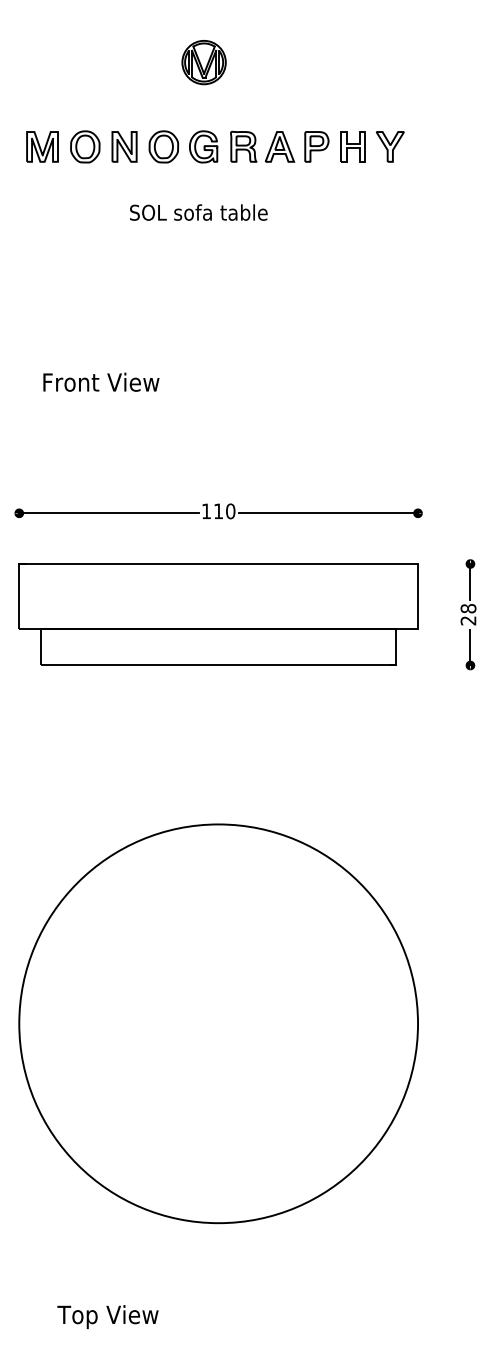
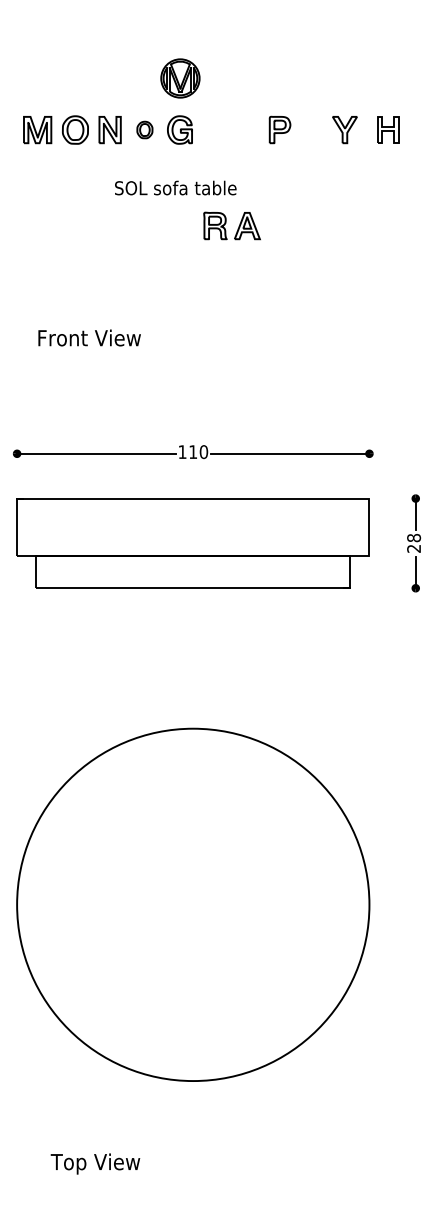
part: (204, 62) -> (180, 78), moved
part: (163, 146) -> (144, 129), size x0.6
part: (261, 146) -> (231, 225), moved
part: (353, 146) -> (388, 129), moved

